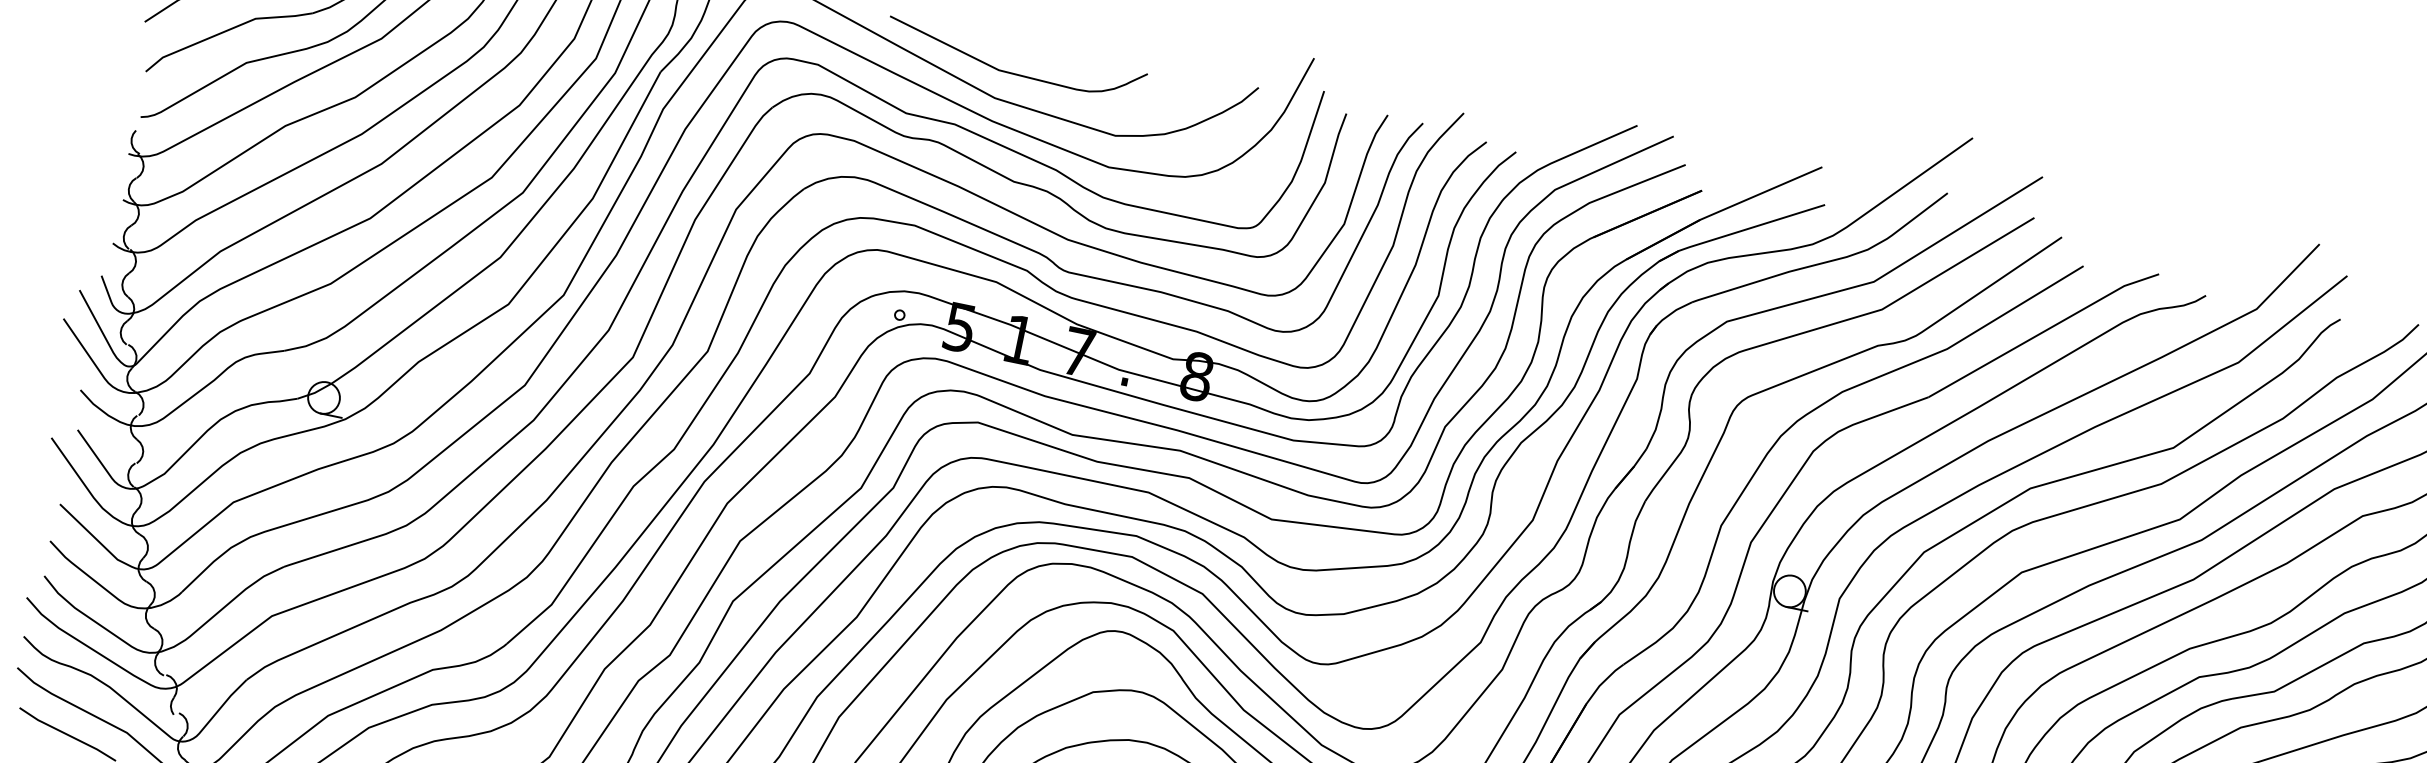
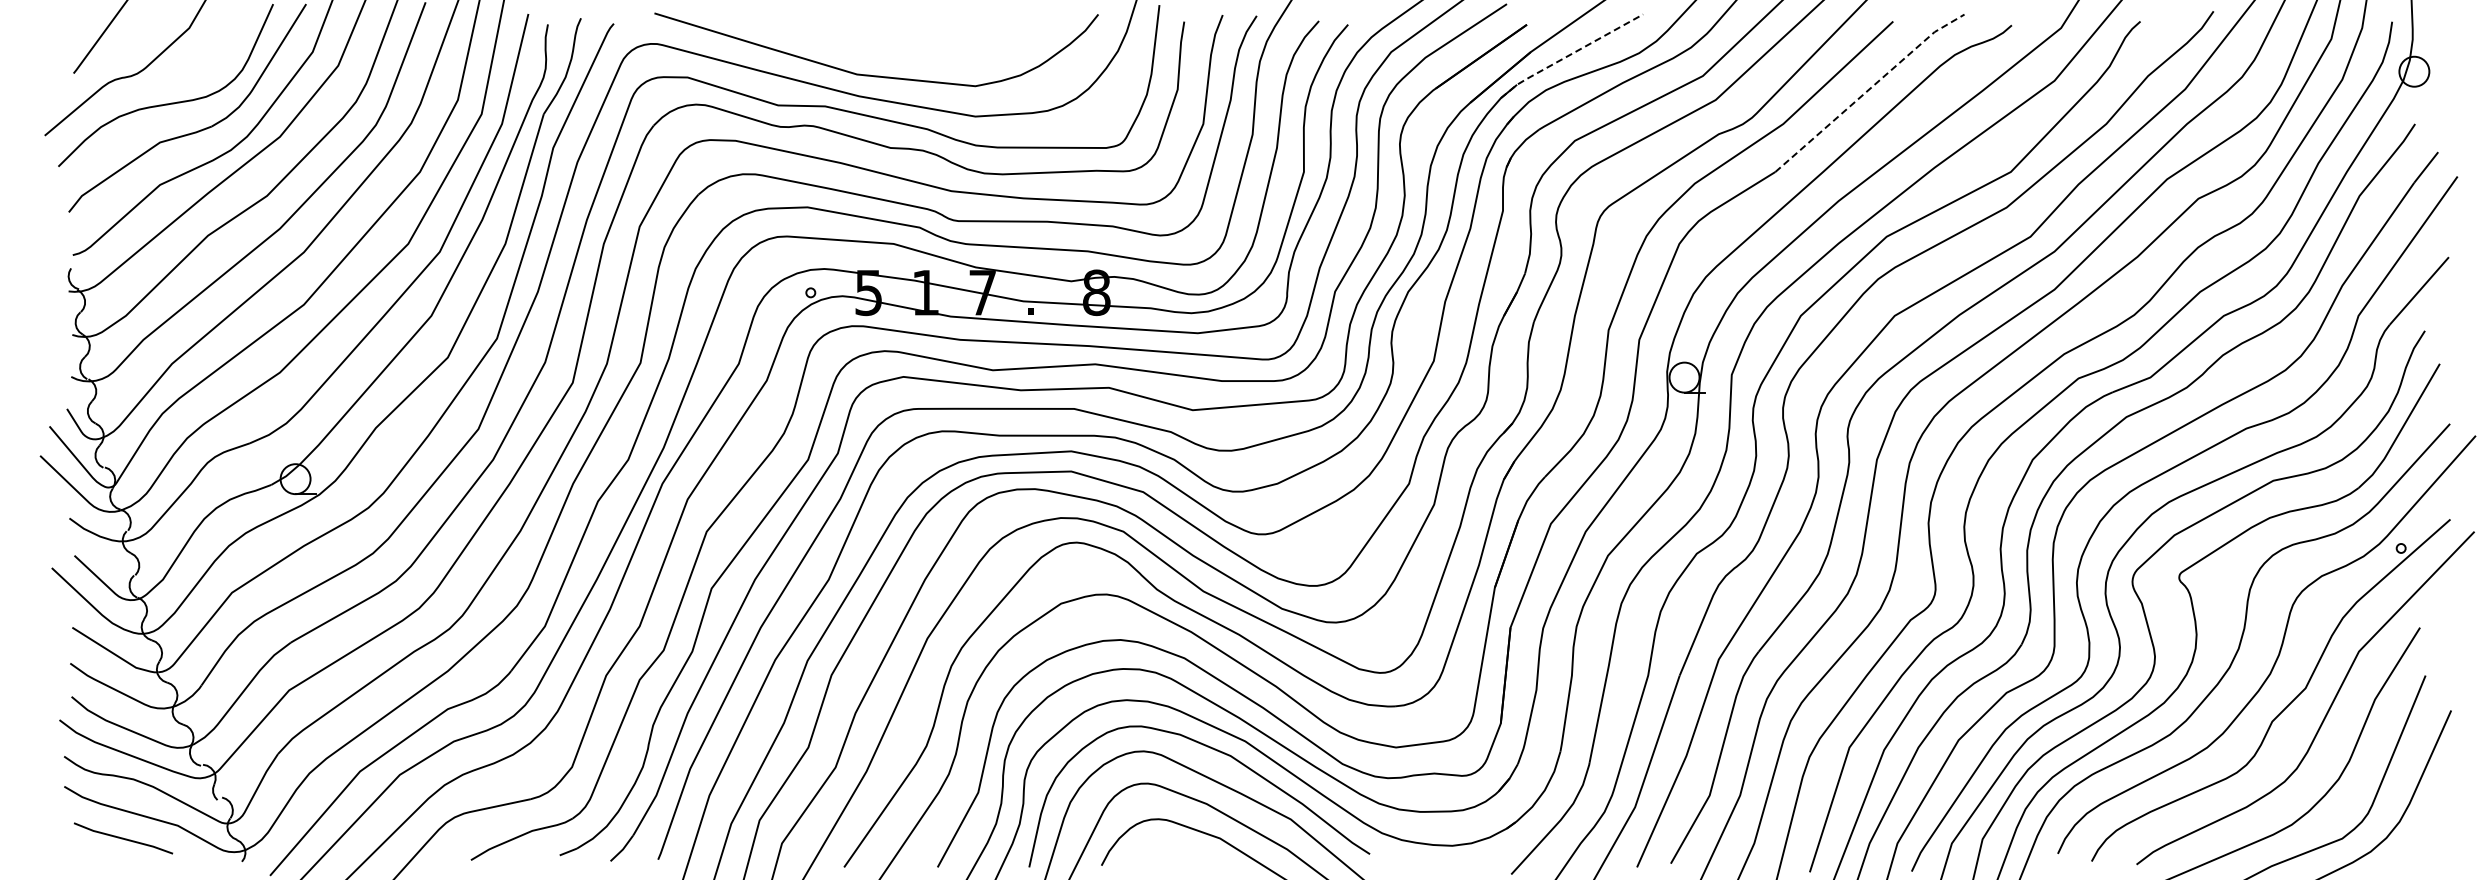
curve: (1012, 72) -> (868, 47), removed
line: (1740, 230) -> (1570, 54), solid -> dashed
line: (2042, 332) -> (1868, 90), solid -> dashed

